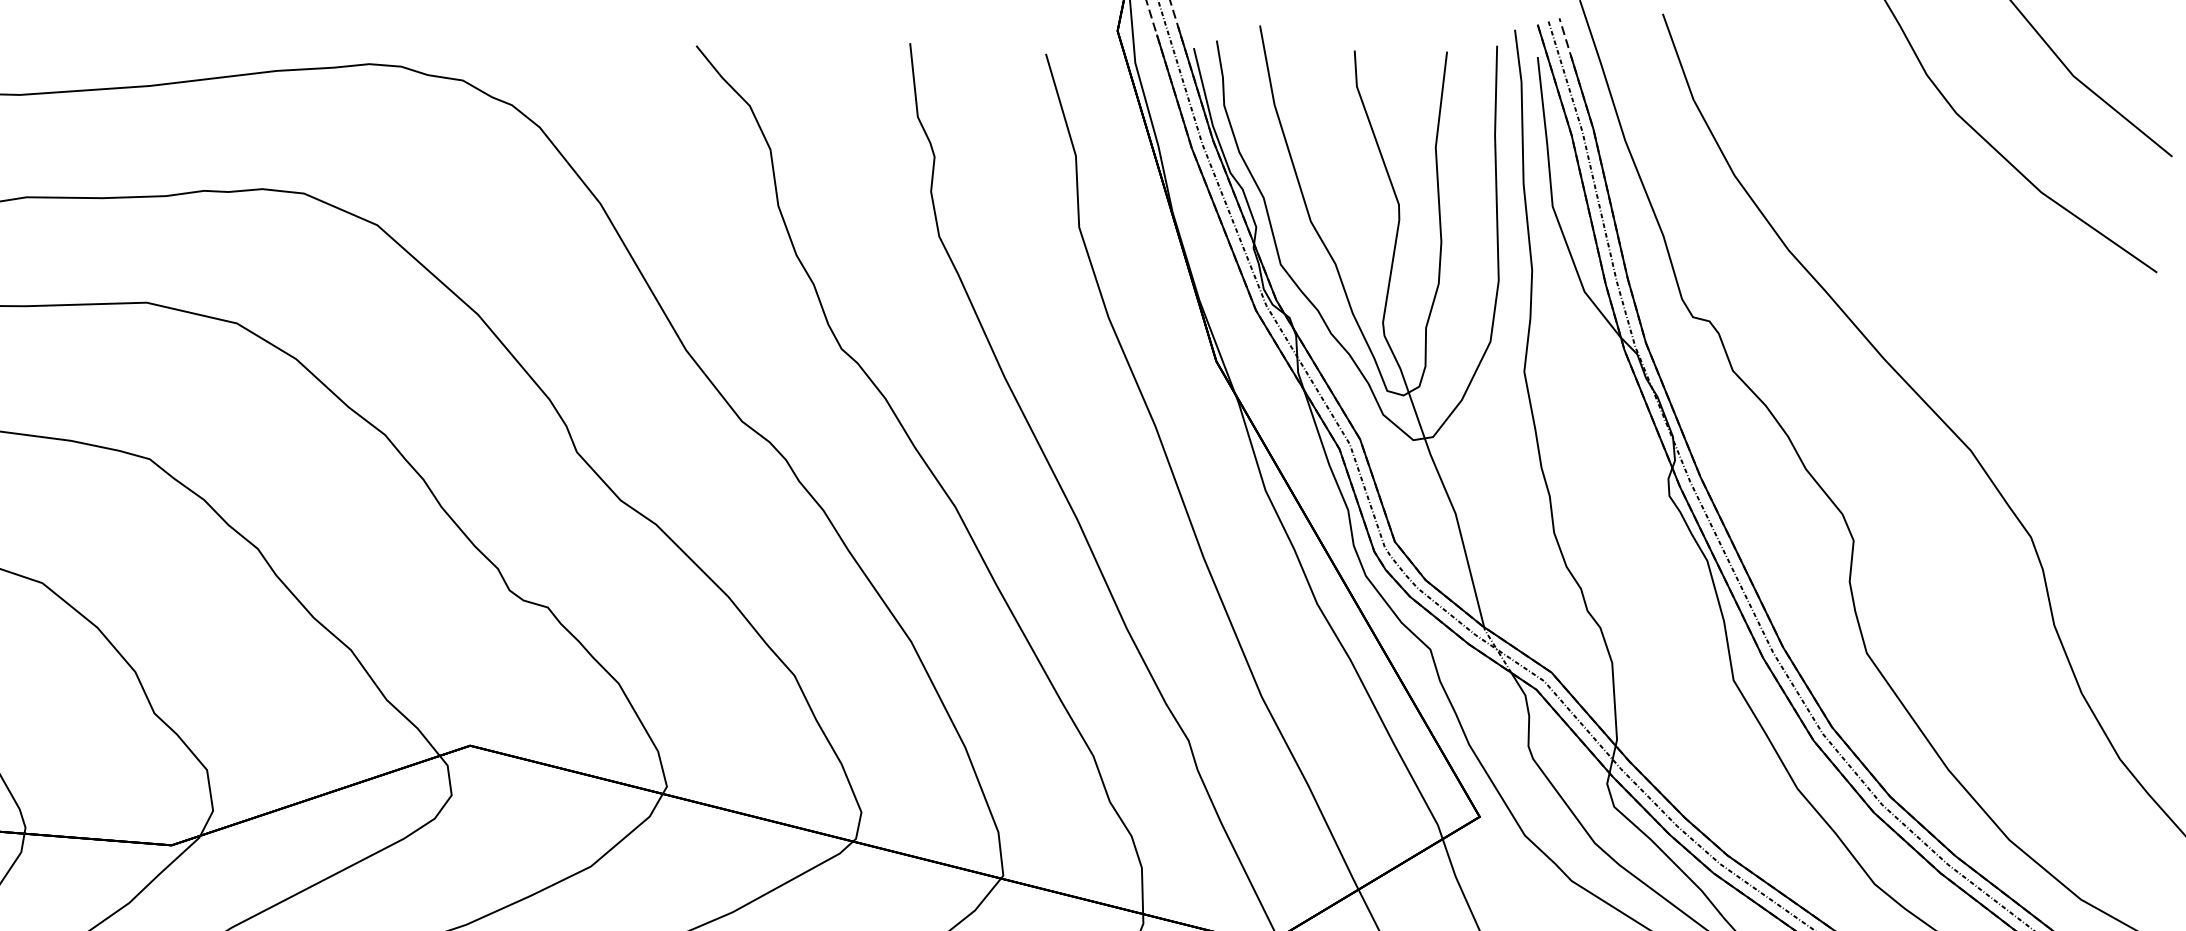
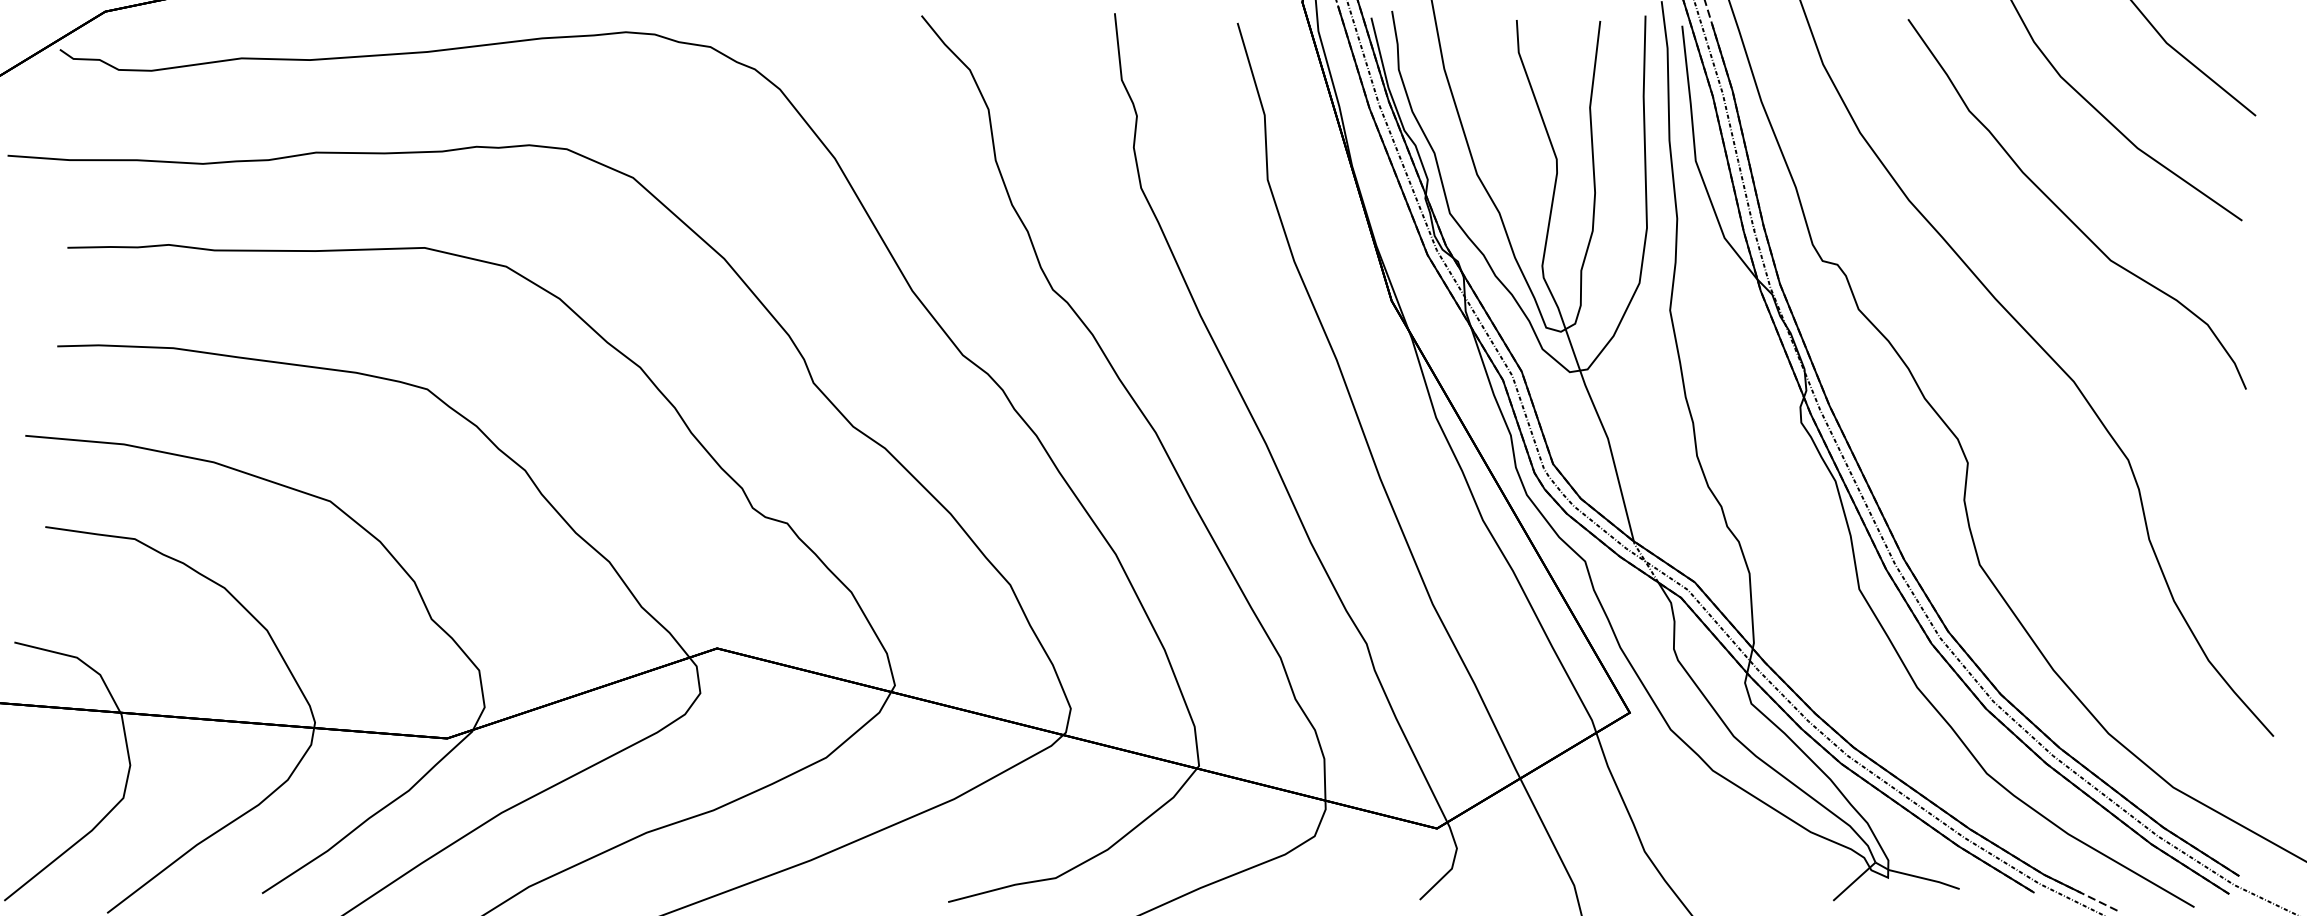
curve: (1962, 265) -> (2066, 214), added

